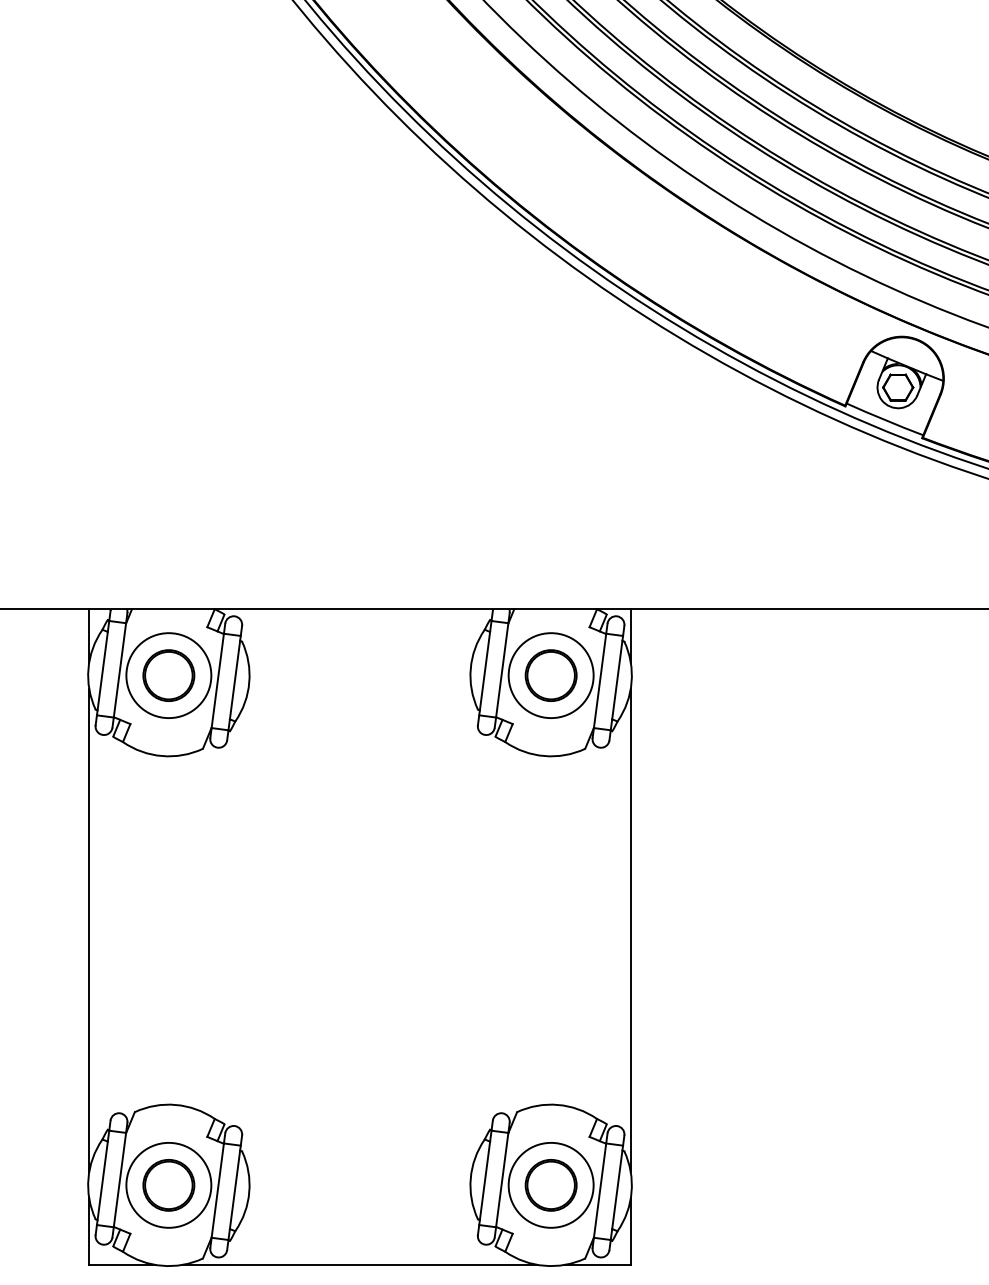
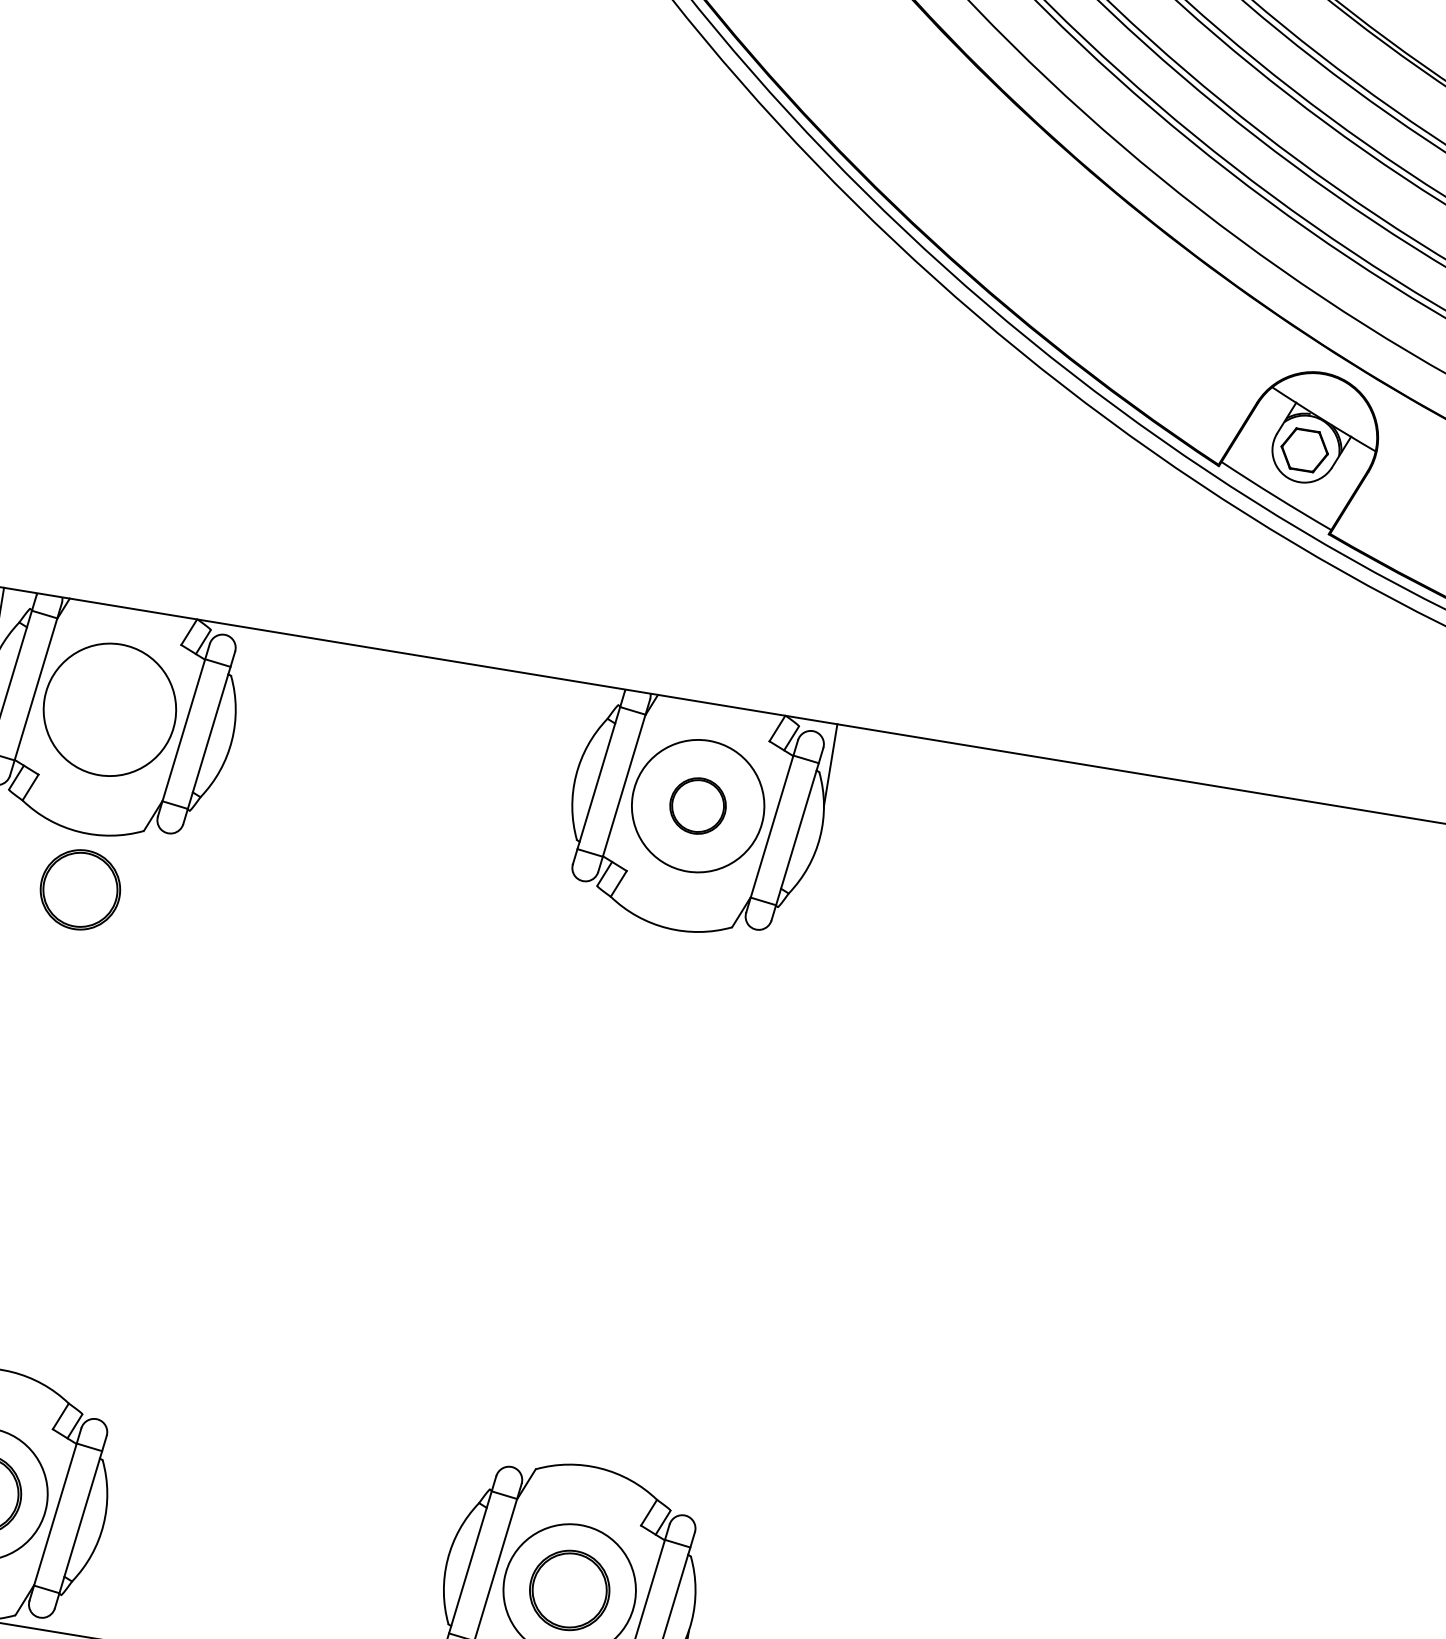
part: (168, 675) -> (79, 889), moved
part: (550, 675) -> (697, 805), size x0.7
line: (630, 930) -> (756, 1218), removed

